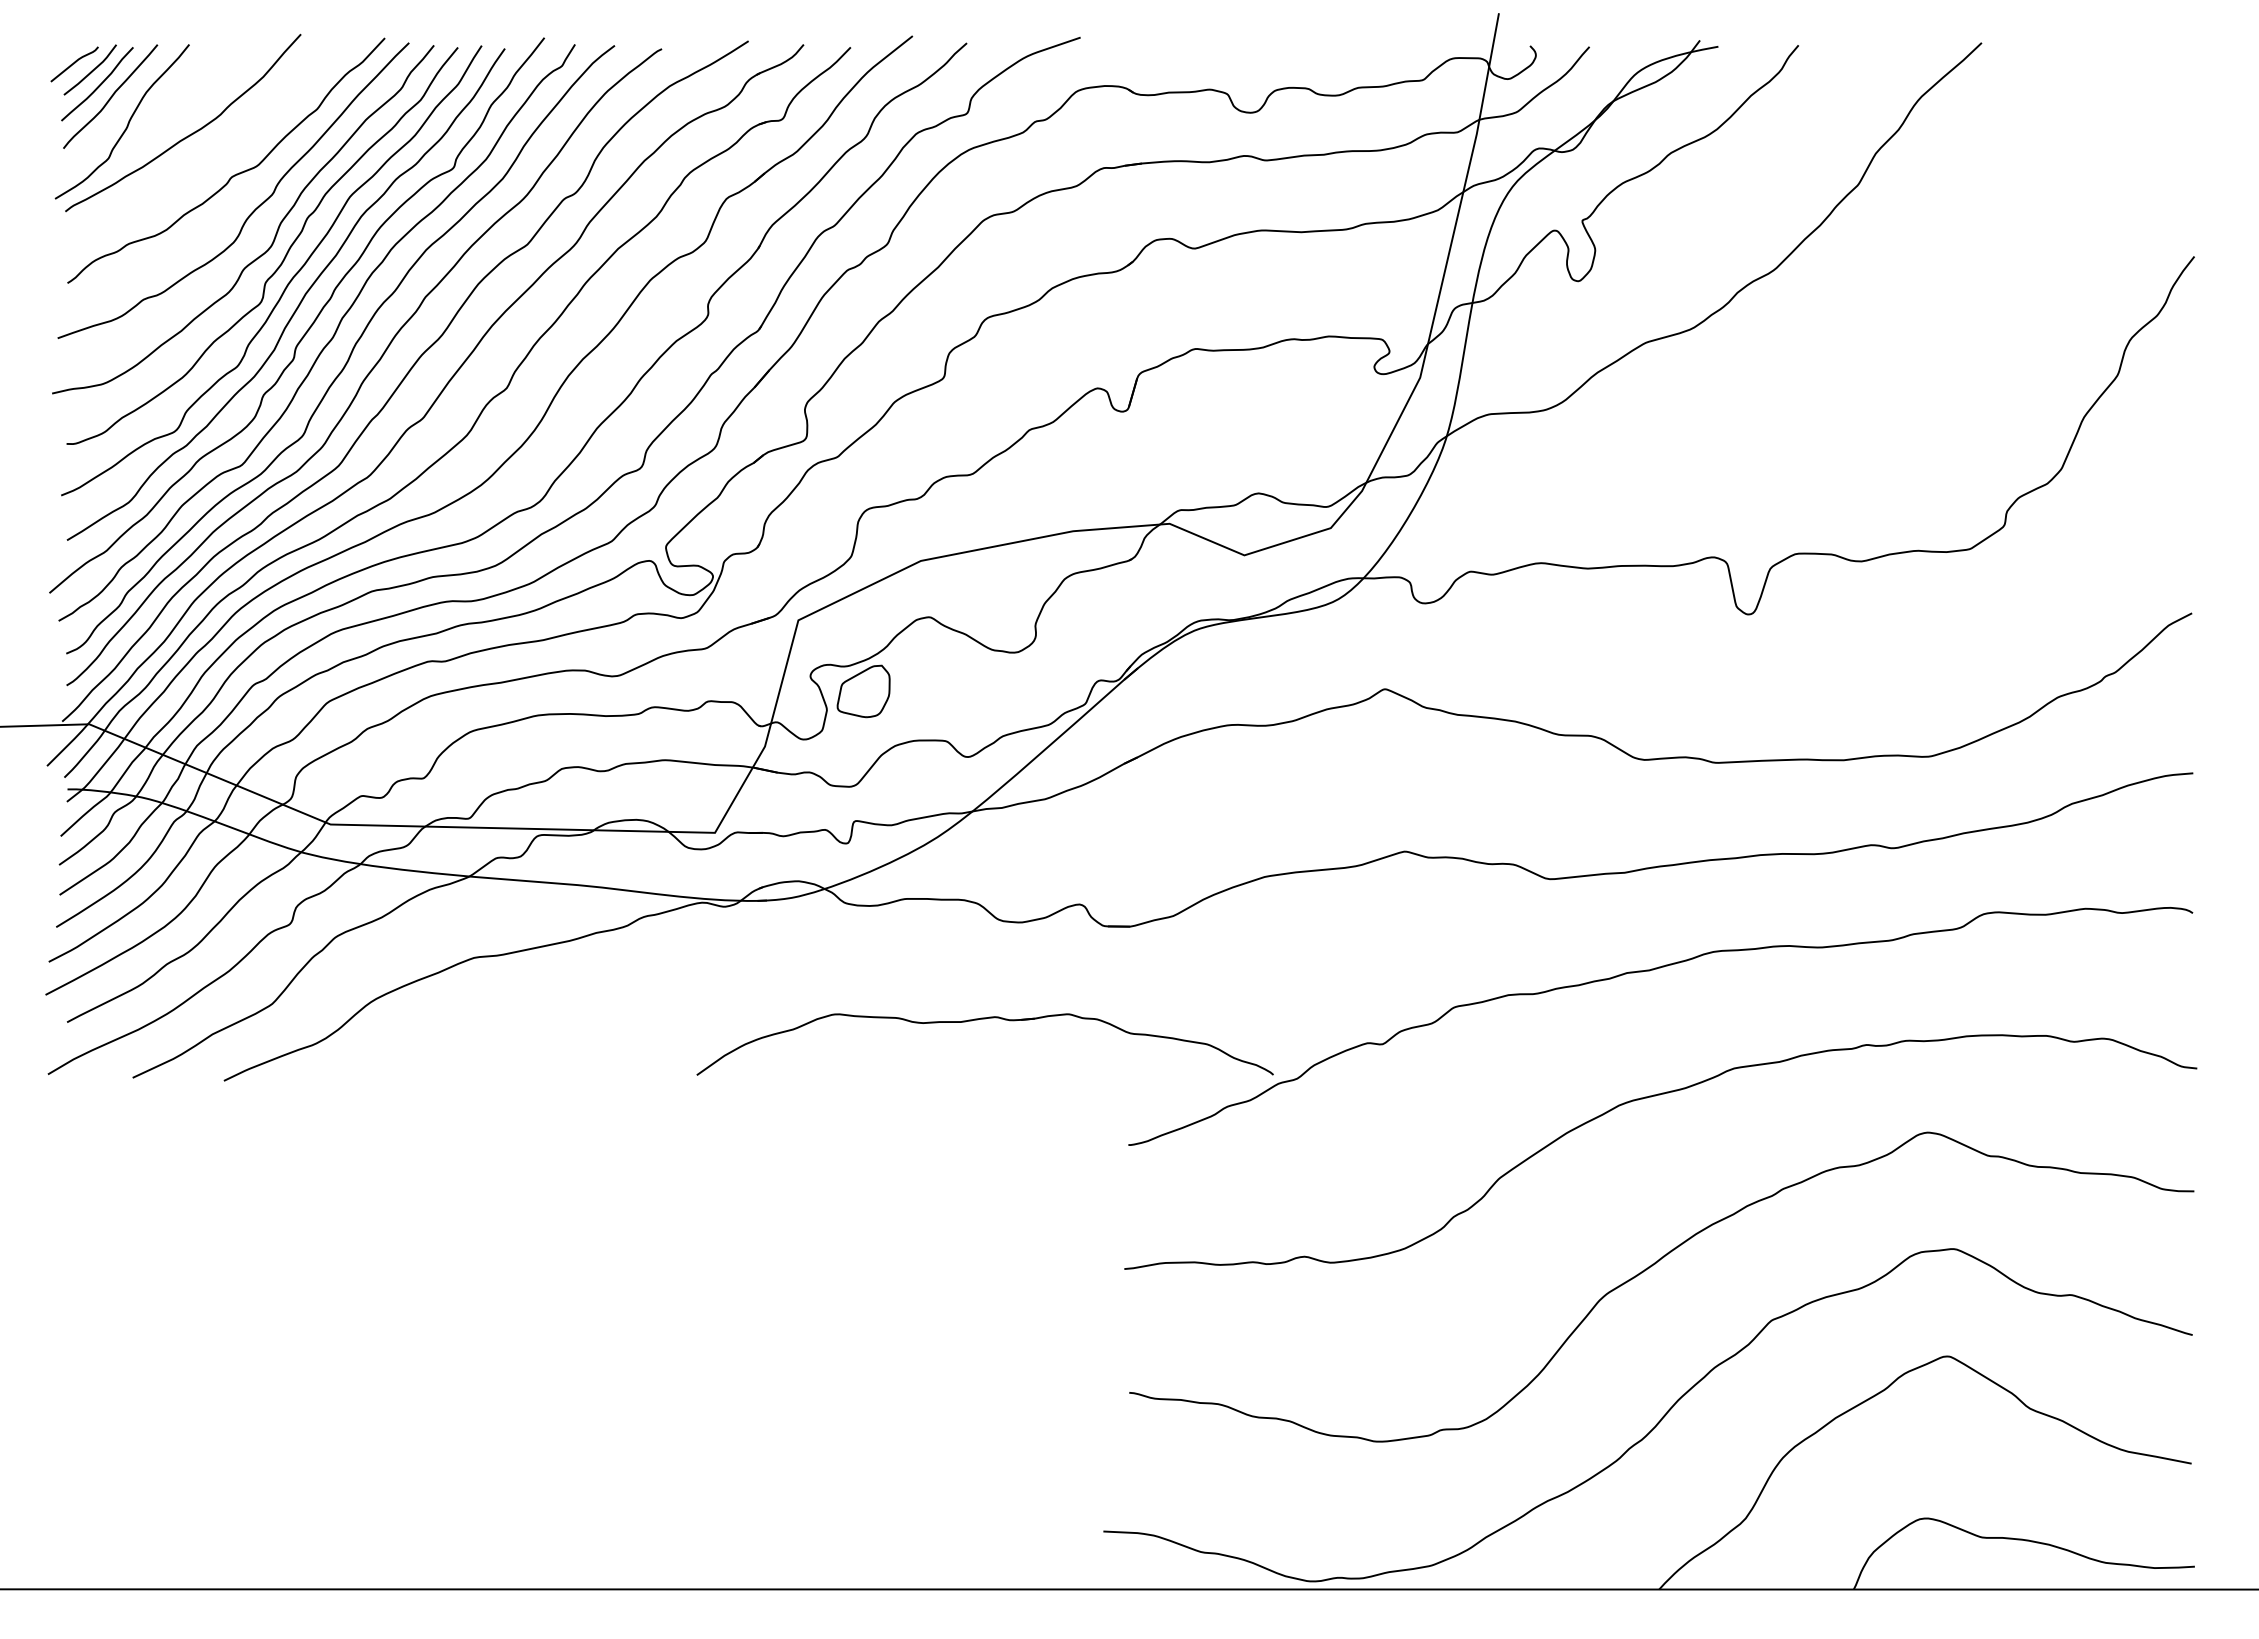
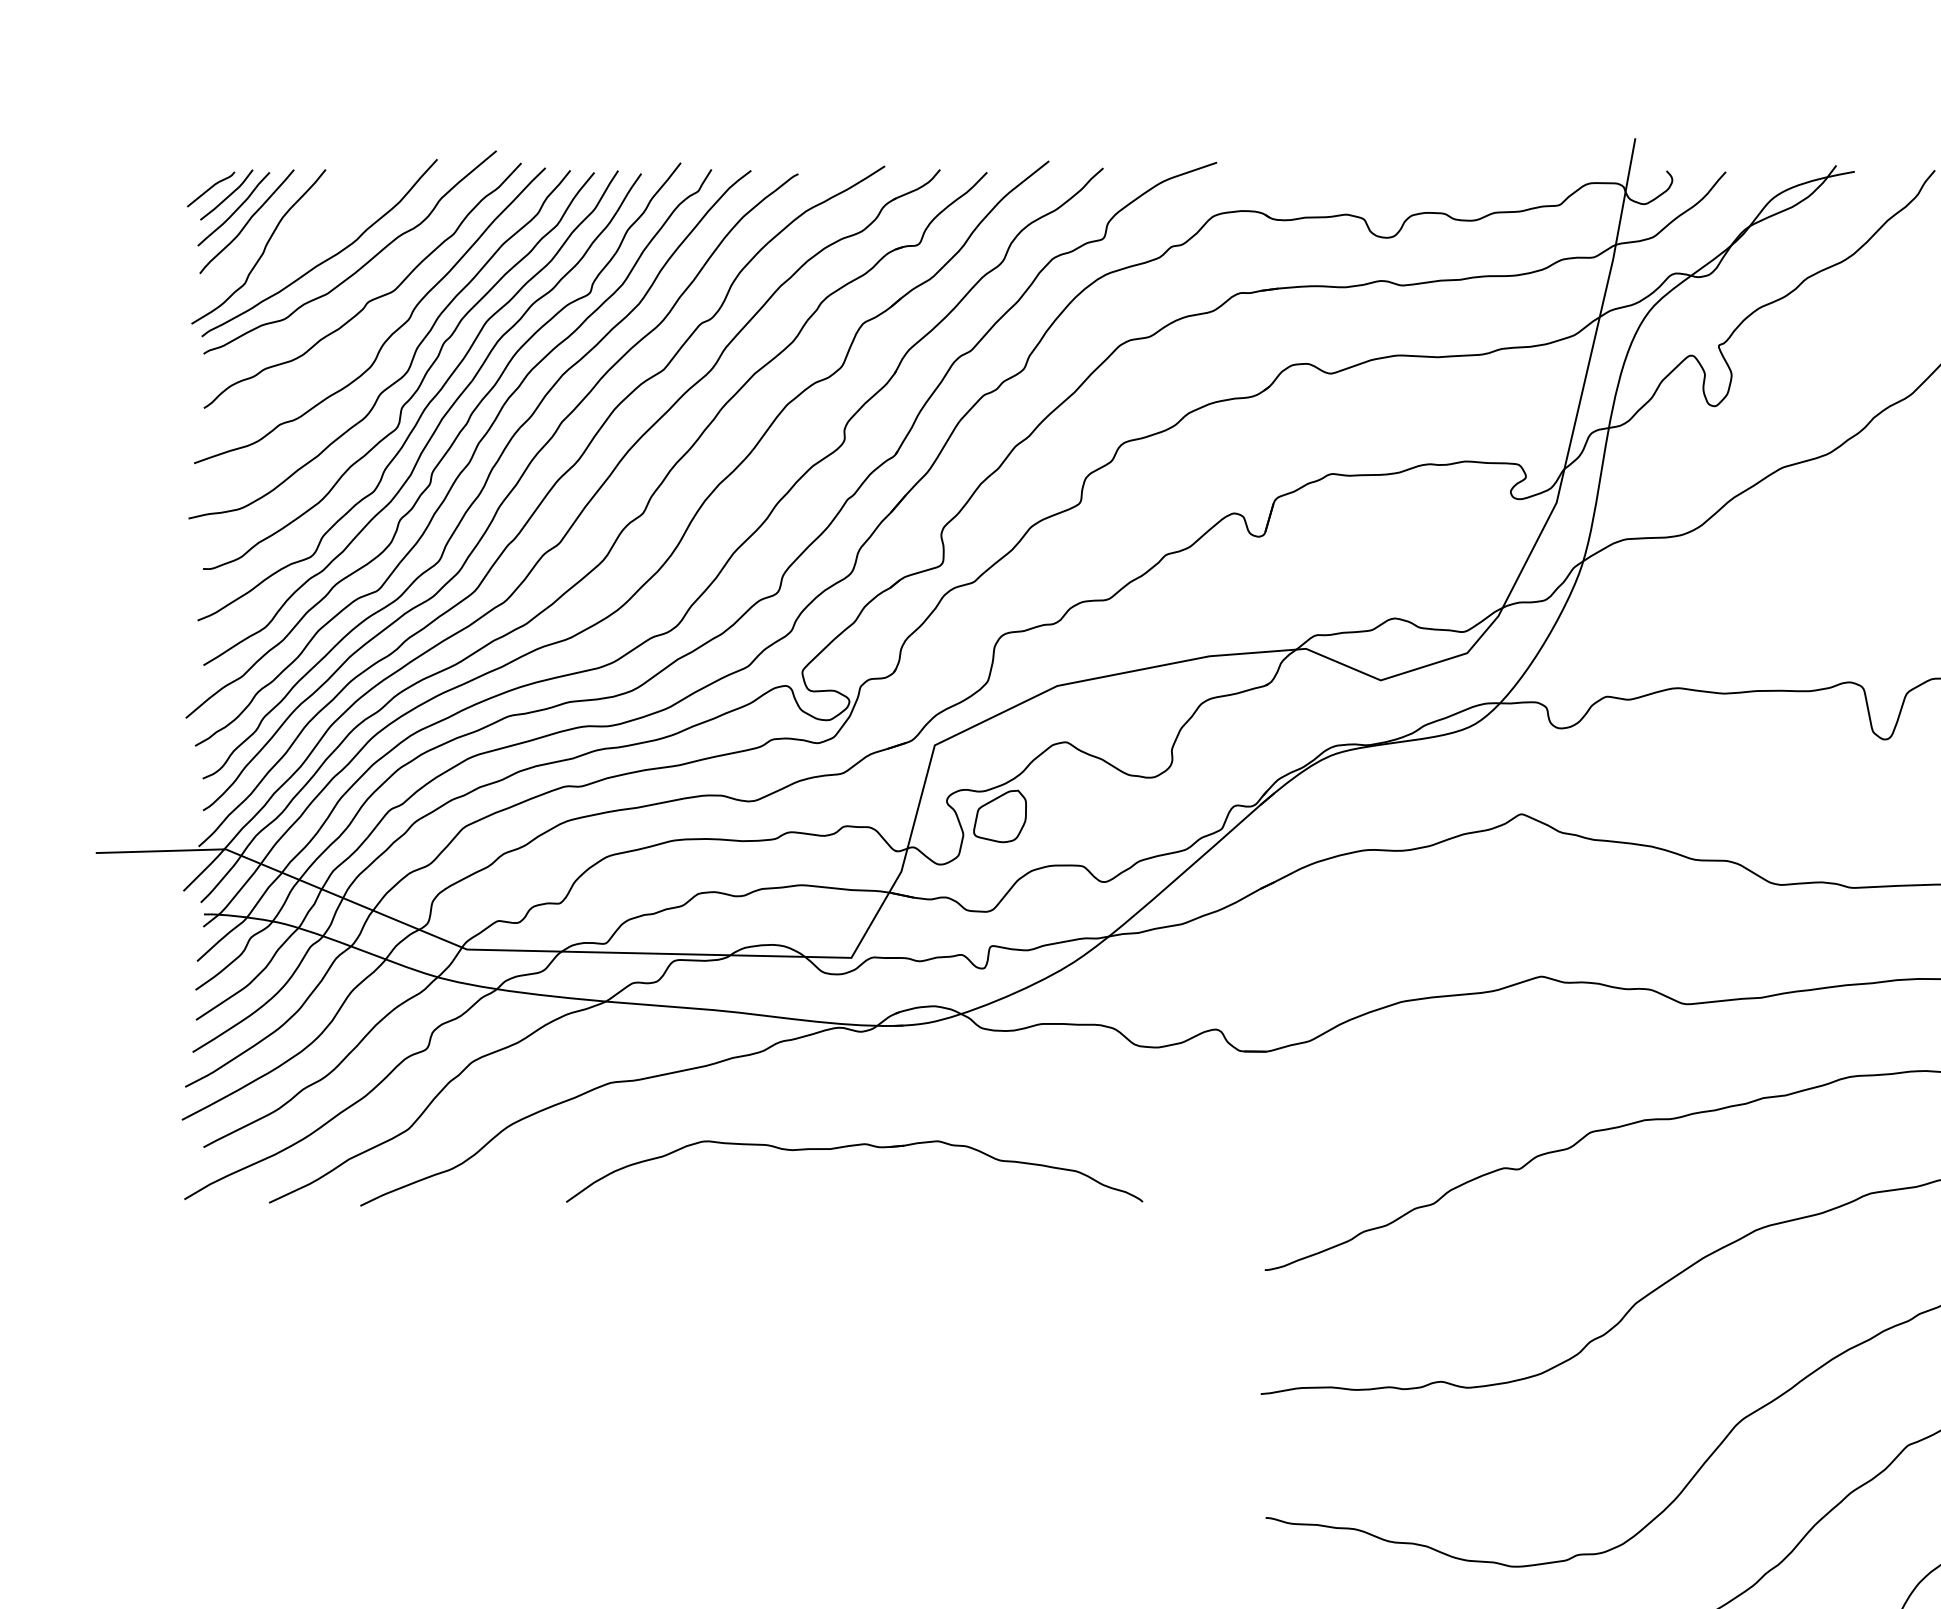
curve: (223, 142) -> (359, 267), added
part: (984, 1019) -> (853, 1146), moved

